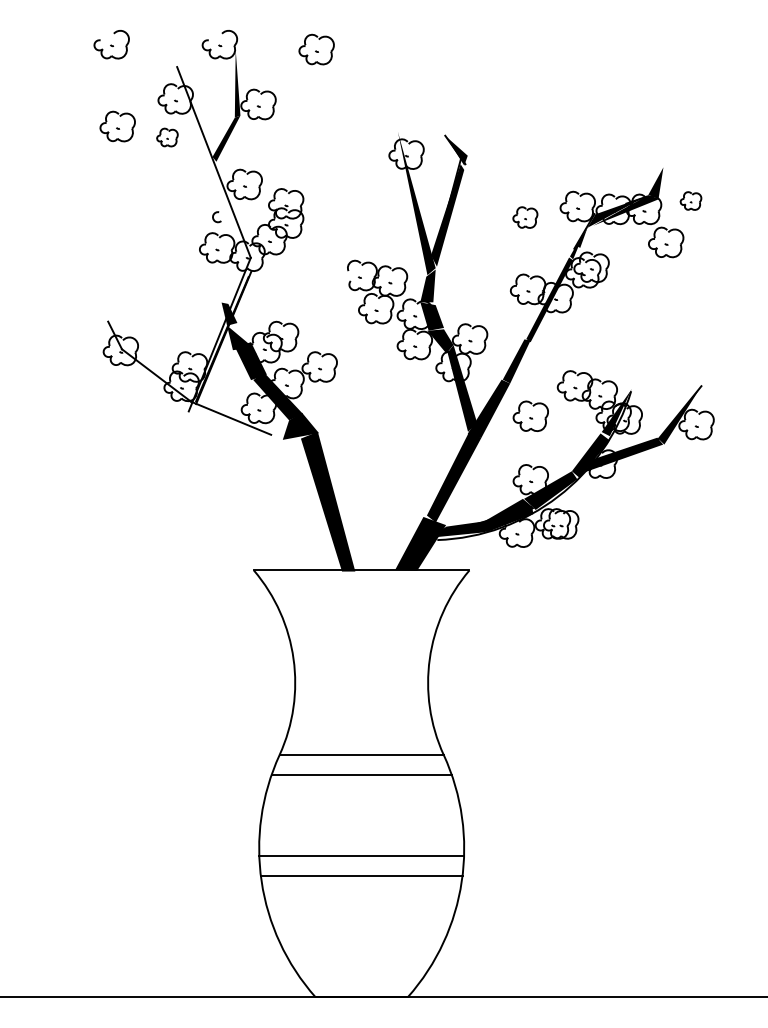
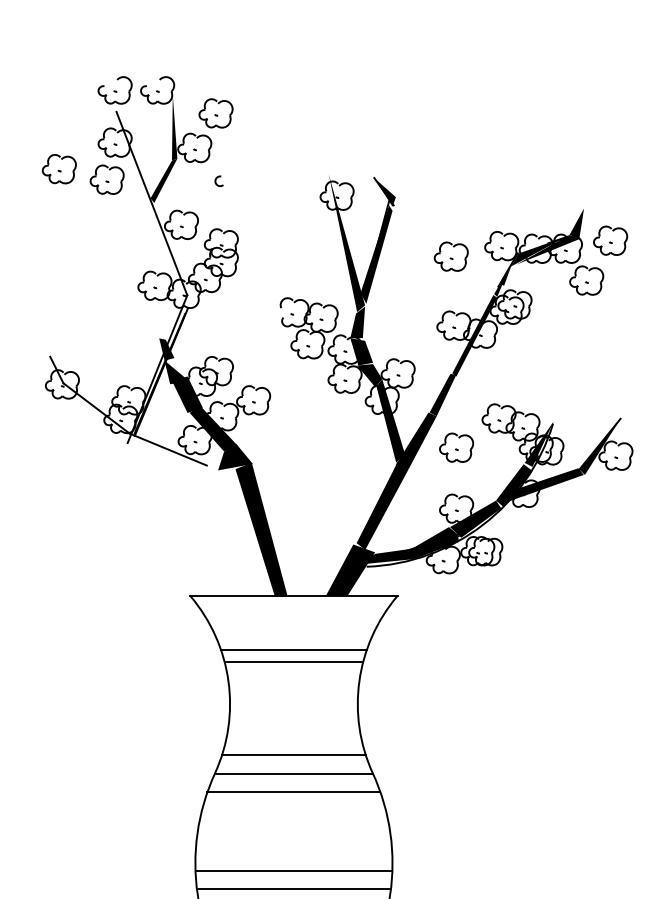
part: (111, 44) -> (114, 90), moved
part: (316, 49) -> (215, 113), moved
part: (167, 137) -> (107, 179), size x1.67
part: (690, 200) -> (610, 240), size x1.67
part: (525, 217) -> (451, 256), size x1.43
arc: (214, 218) -> (216, 182), moved
line: (361, 627) -> (293, 650), added
line: (361, 638) -> (293, 661), added
line: (361, 735) -> (293, 754), added

